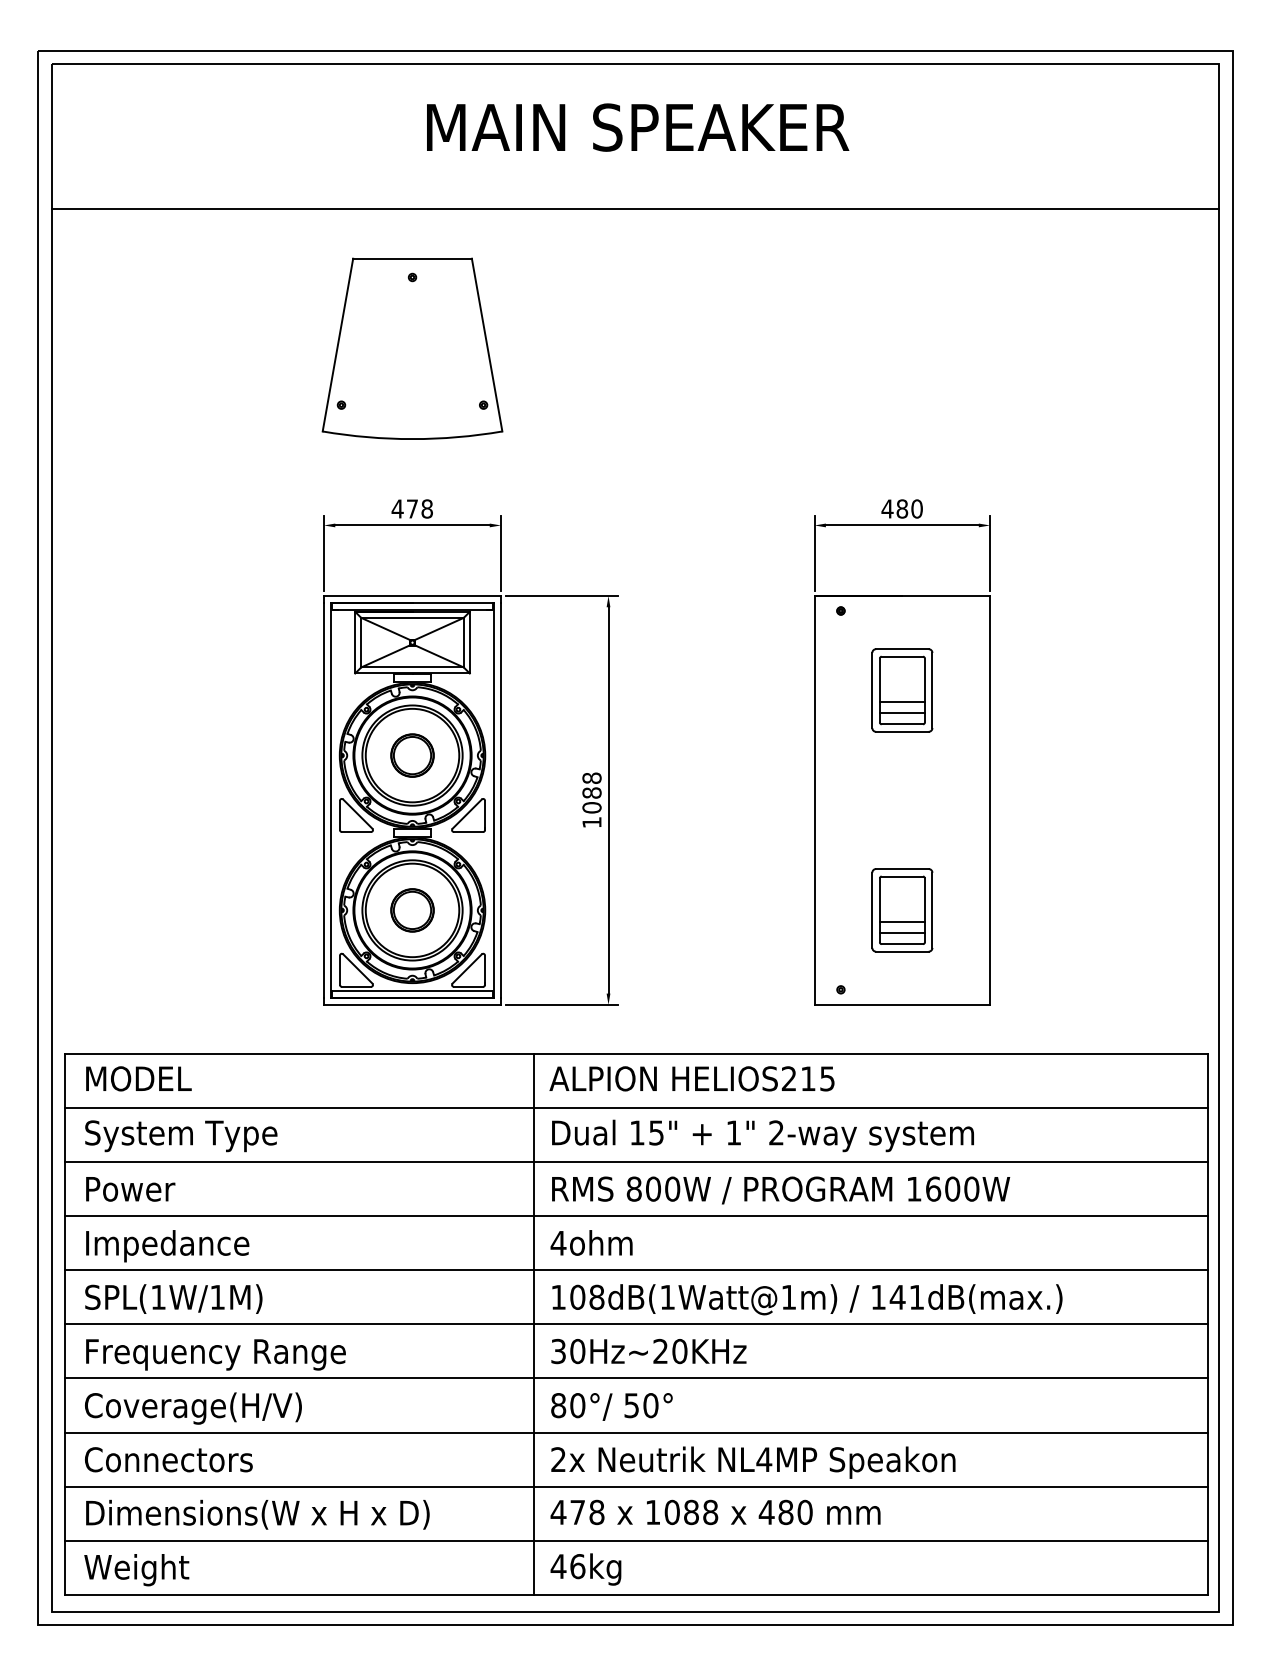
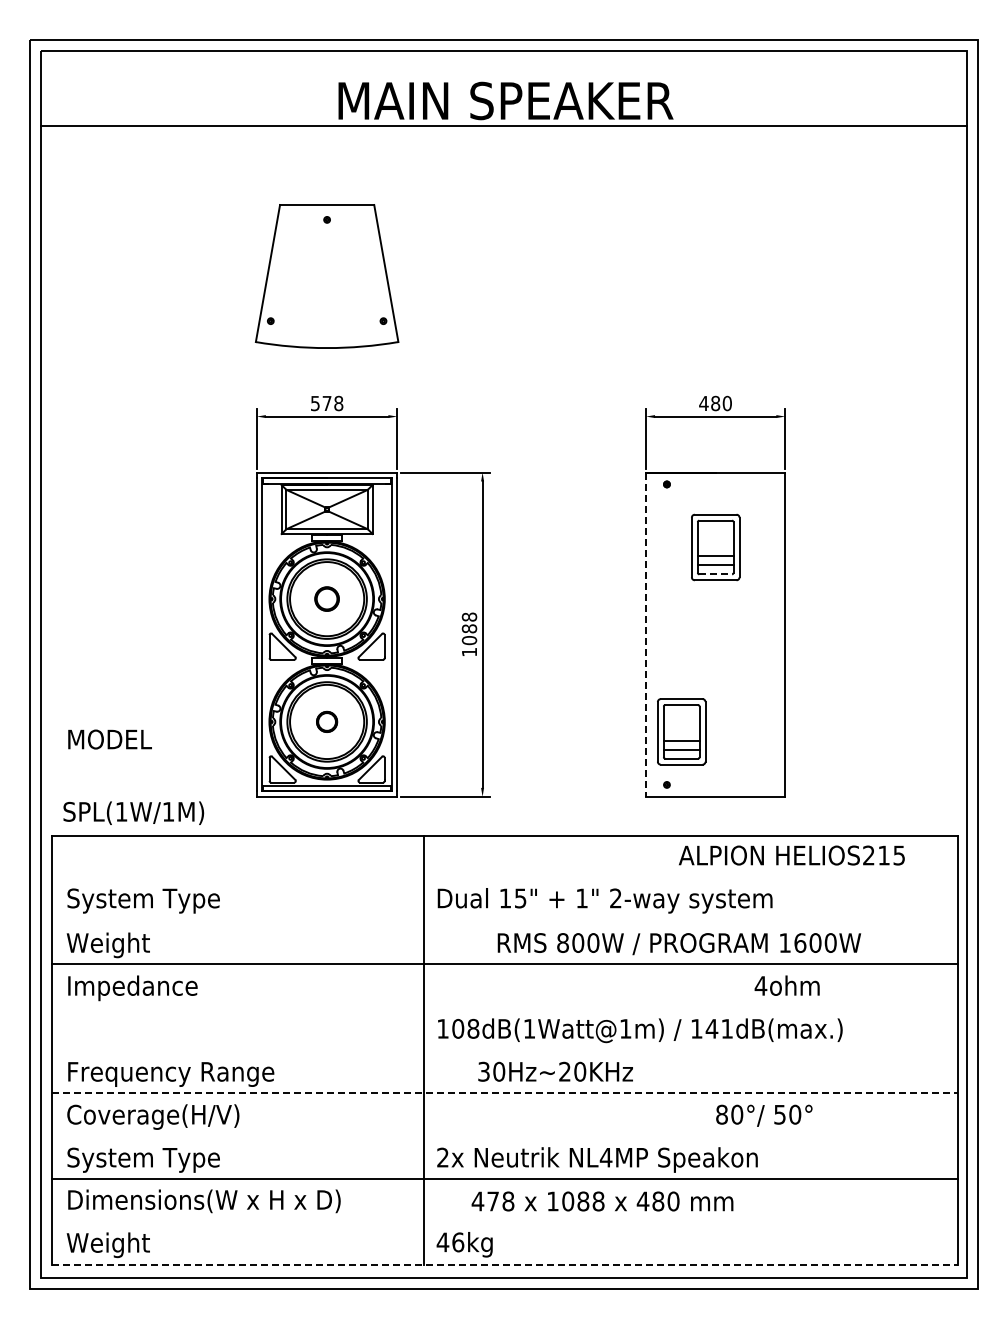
line: (634, 208) -> (503, 125), moved
text: (397, 508) -> (315, 403), 478 -> 578
line: (903, 724) -> (716, 574), solid -> dashed
part: (411, 754) -> (326, 598), size x0.7
line: (815, 801) -> (646, 635), solid -> dashed
part: (411, 909) -> (326, 721), size x0.6
part: (902, 909) -> (681, 731), moved
text: (138, 1078) -> (109, 739), moved
text: (691, 1078) -> (791, 855), moved
line: (636, 1107) -> (504, 878), removed
line: (636, 1161) -> (504, 921), removed
text: (781, 1190) -> (679, 944), moved
text: (135, 1192) -> (107, 945), Power -> Weight
text: (590, 1242) -> (786, 985), moved
line: (636, 1270) -> (504, 1007), removed
text: (173, 1298) -> (133, 812), moved
line: (636, 1324) -> (504, 1050), removed
text: (648, 1351) -> (555, 1071), moved
line: (637, 1378) -> (505, 1093), solid -> dashed
text: (612, 1406) -> (764, 1115), moved
line: (636, 1433) -> (504, 1136), removed
text: (181, 1462) -> (143, 1159), Connectors -> System Type
text: (715, 1512) -> (602, 1201), moved
line: (636, 1540) -> (504, 1221), removed
line: (637, 1594) -> (505, 1264), solid -> dashed

